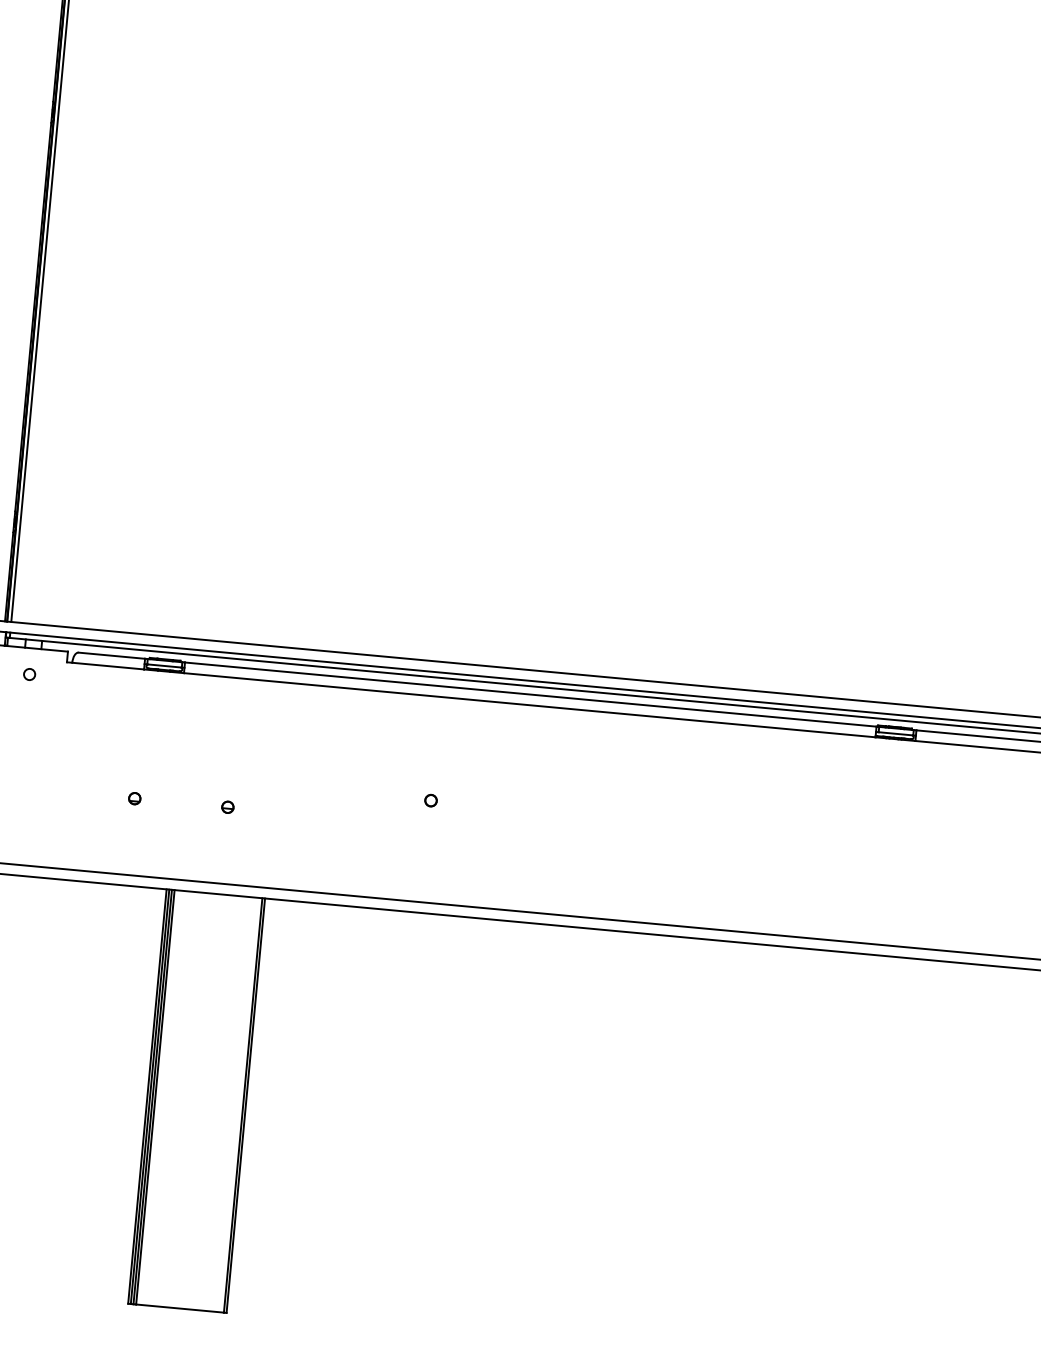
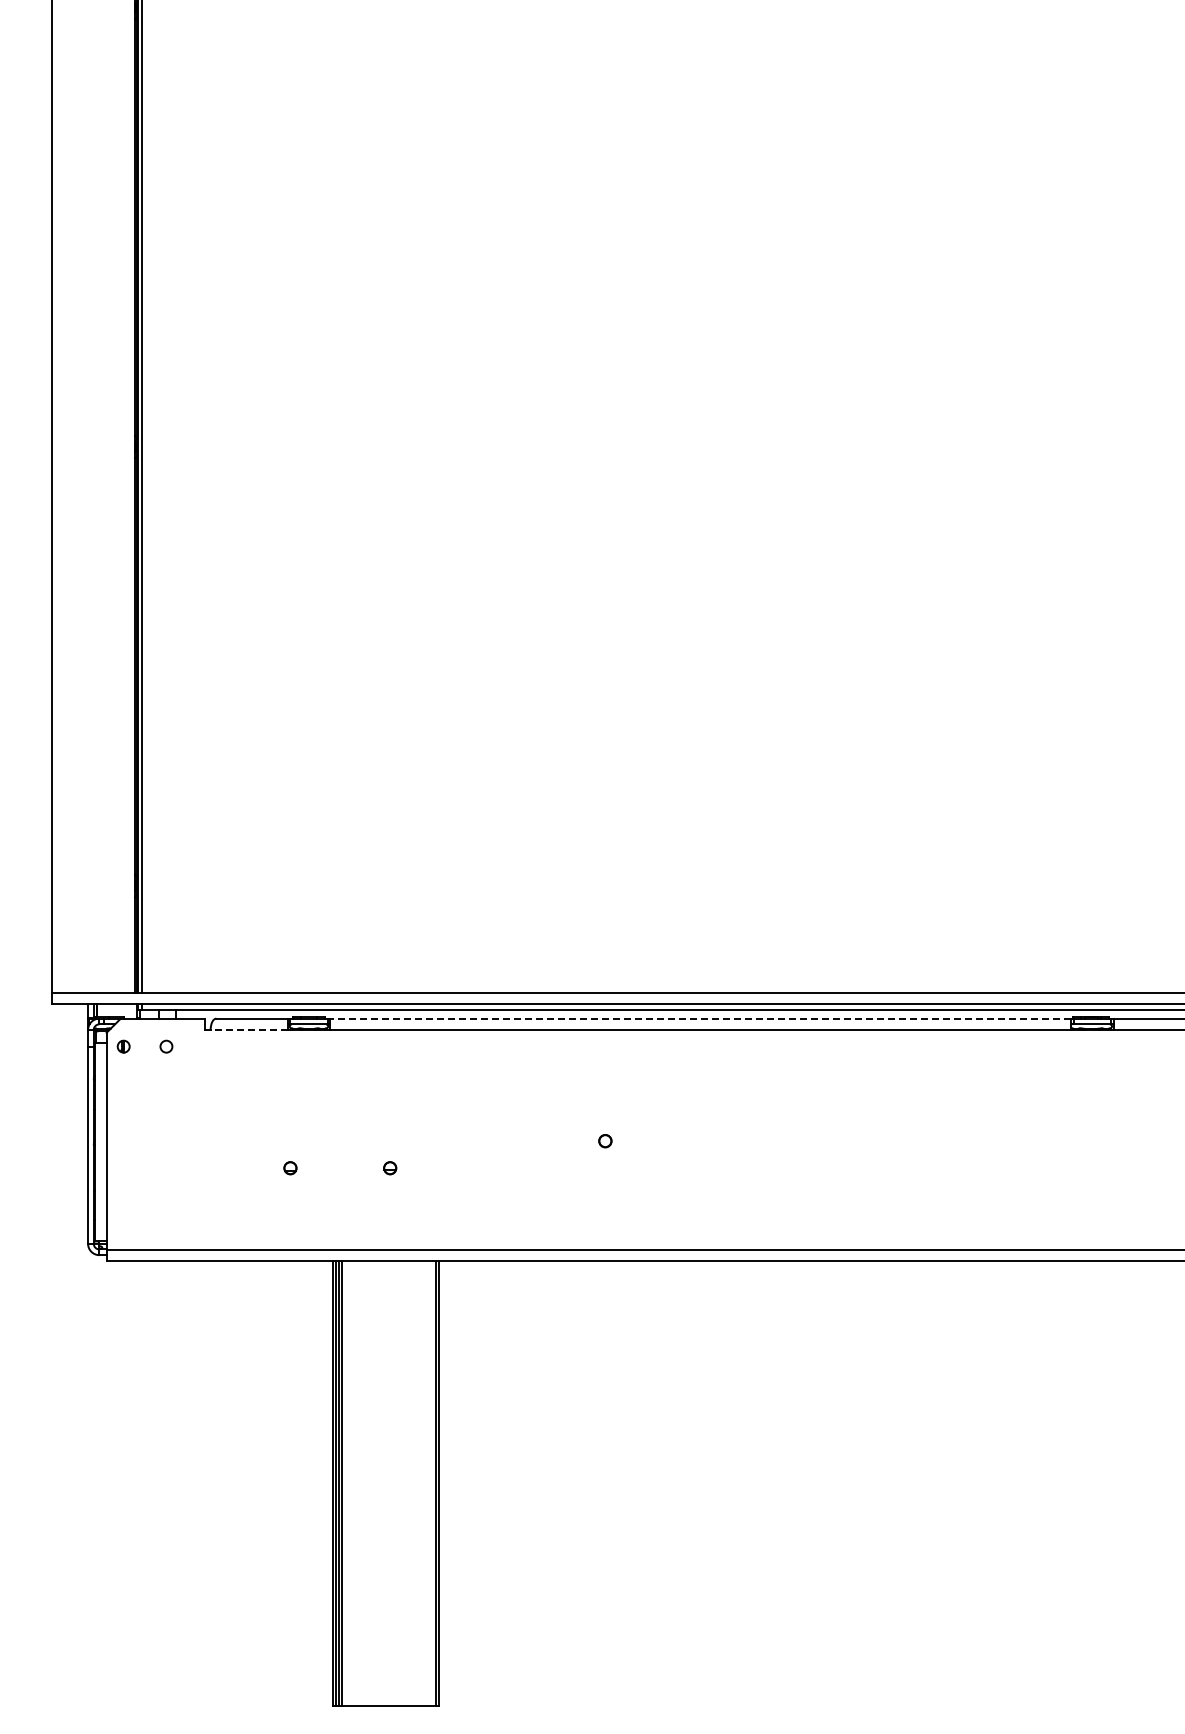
line: (107, 666) -> (248, 1030), solid -> dashed
line: (530, 694) -> (700, 1018), solid -> dashed

